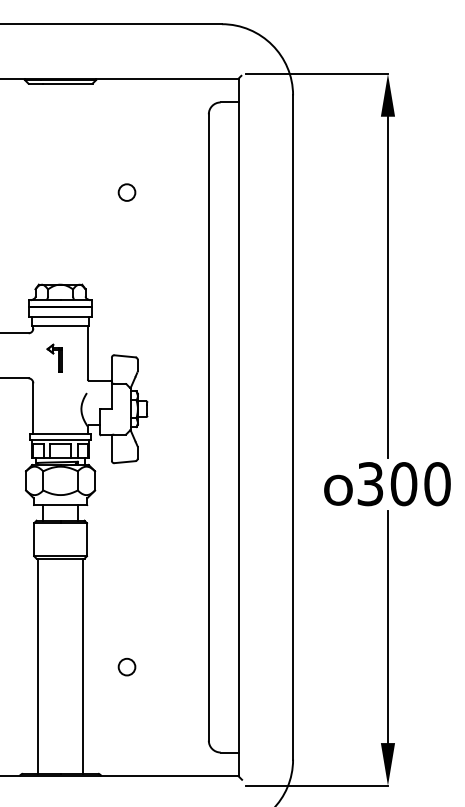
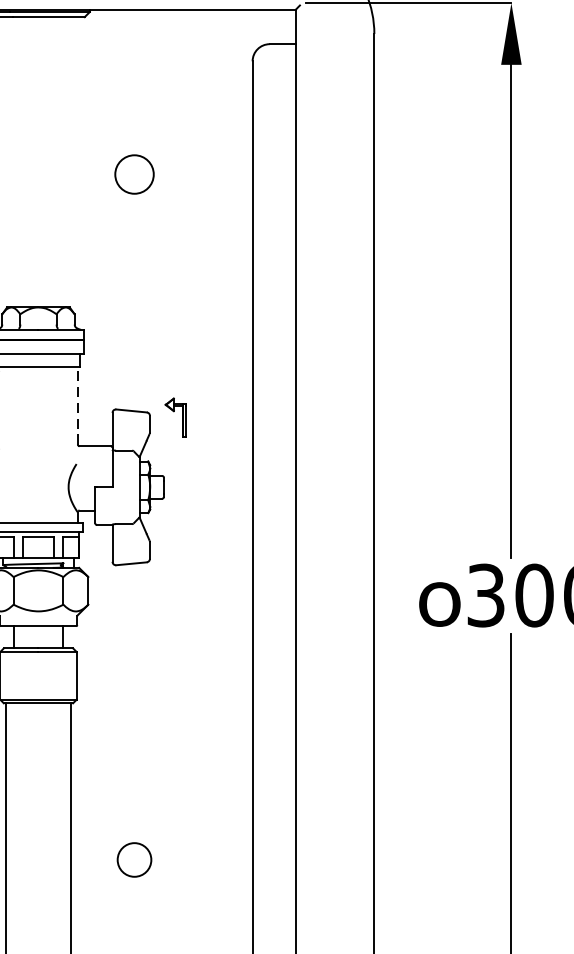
circle: (126, 192) -> (133, 174), size x1.6
line: (87, 352) -> (77, 405), solid -> dashed
part: (54, 357) -> (175, 416), moved
circle: (126, 666) -> (133, 858), size x1.4

